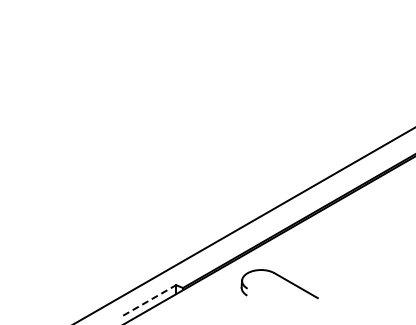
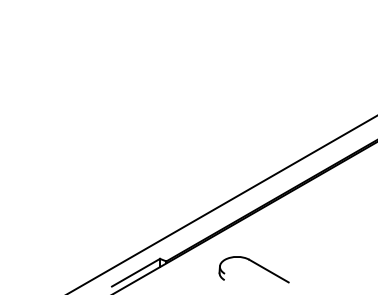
part: (279, 283) -> (253, 269), moved
line: (149, 300) -> (135, 272), dashed -> solid

